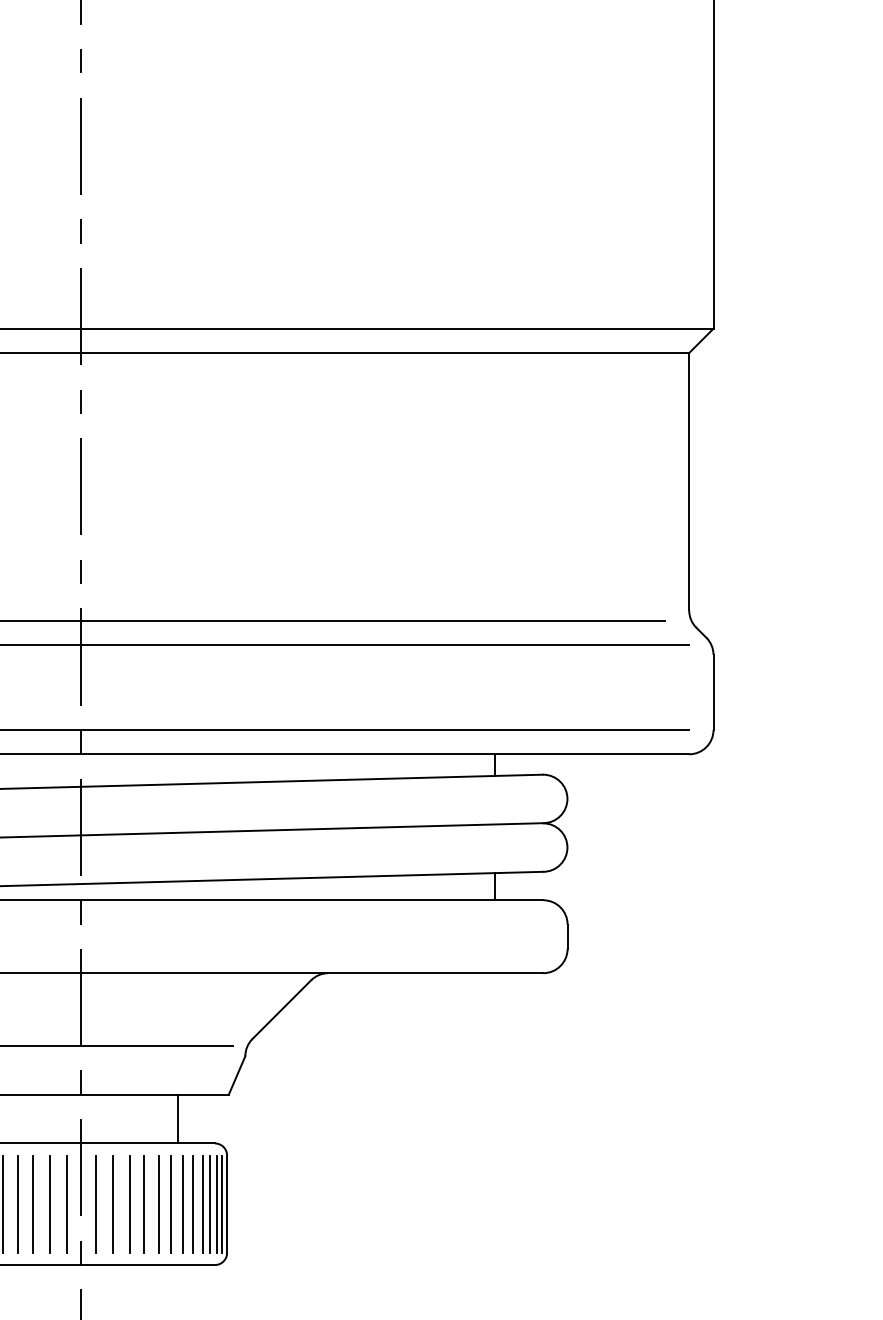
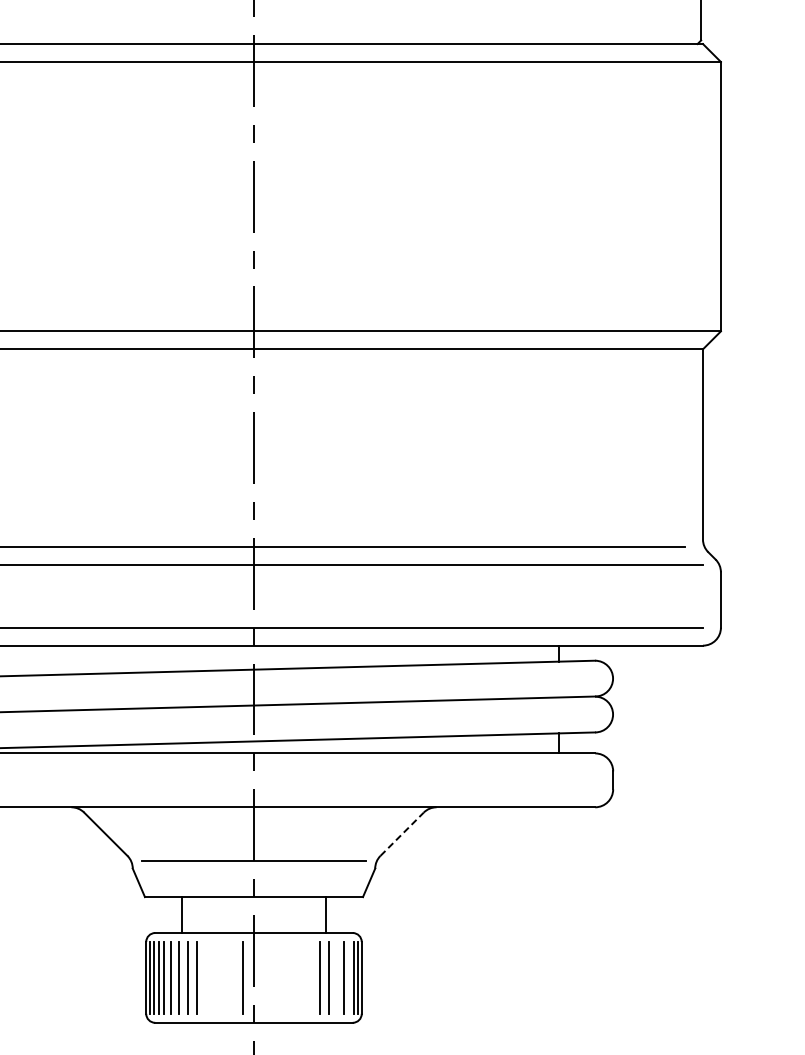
line: (282, 1010) -> (402, 834), solid -> dashed
line: (18, 1203) -> (207, 977), removed
line: (33, 1203) -> (218, 977), removed
line: (49, 1203) -> (230, 977), removed
line: (95, 1203) -> (264, 977), removed
line: (113, 1203) -> (277, 977), removed
line: (129, 1203) -> (289, 977), removed
line: (144, 1203) -> (300, 977), removed
line: (159, 1203) -> (311, 977), removed
line: (192, 1203) -> (336, 977), removed
line: (210, 1203) -> (349, 977), removed

